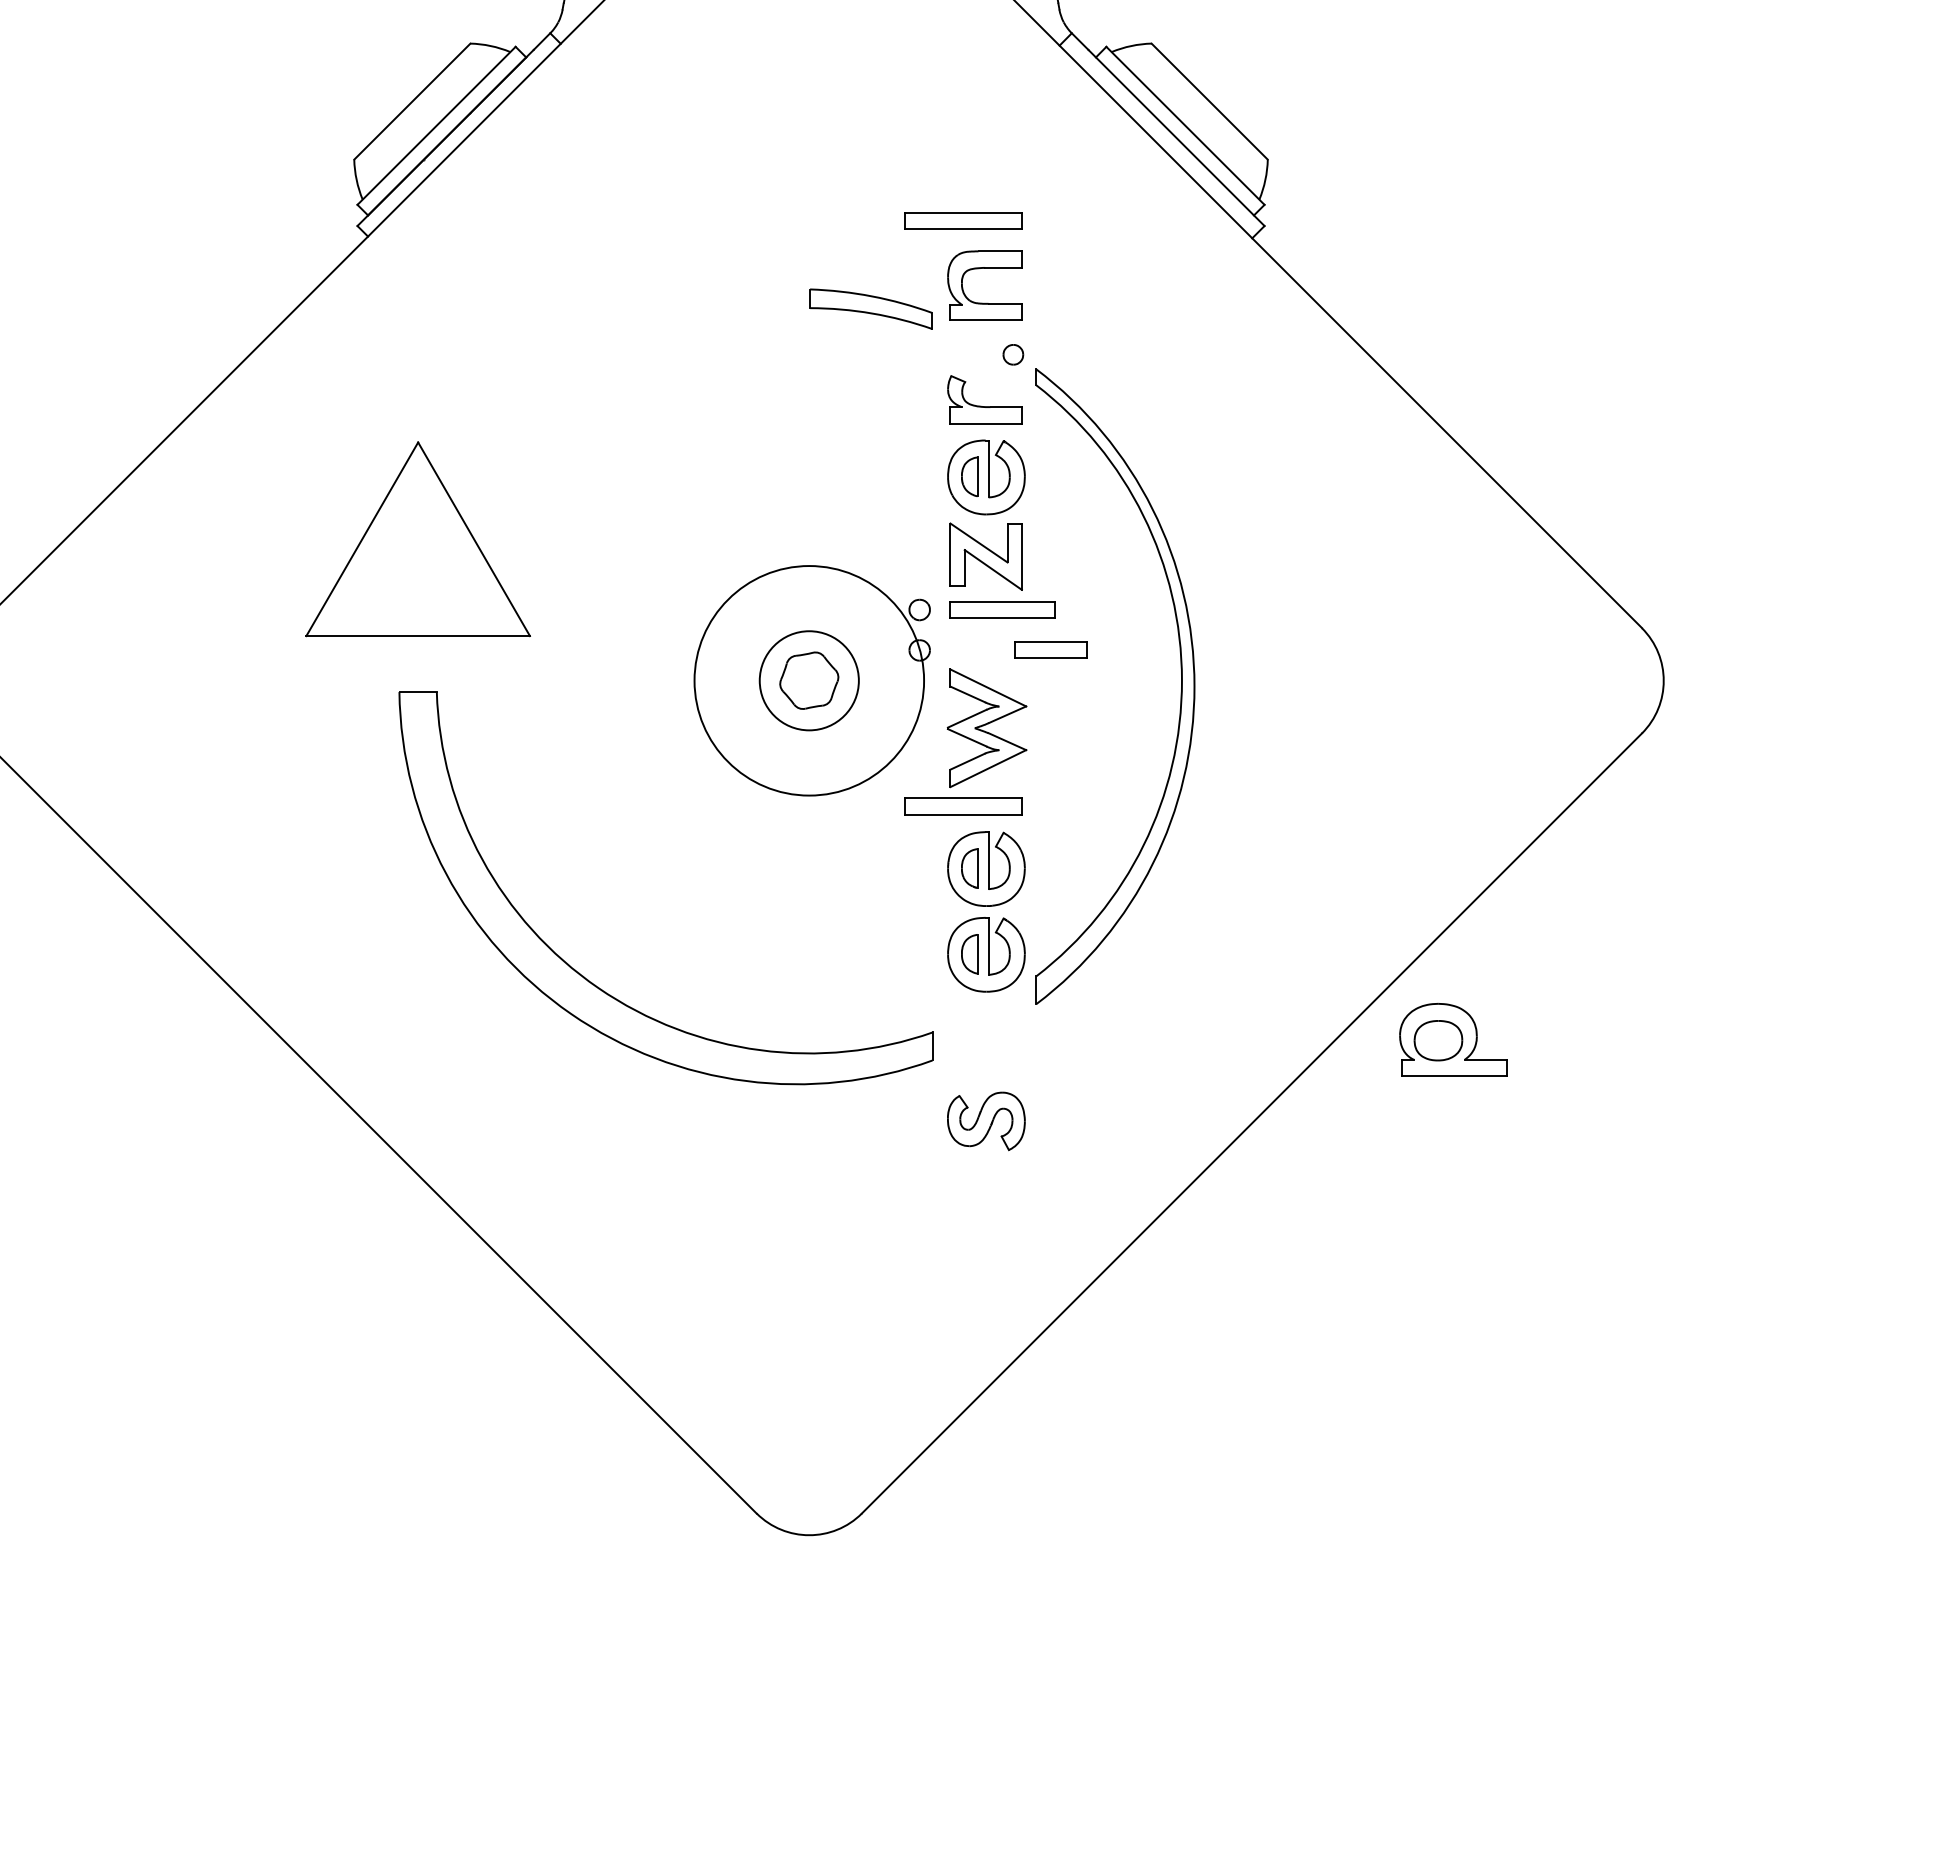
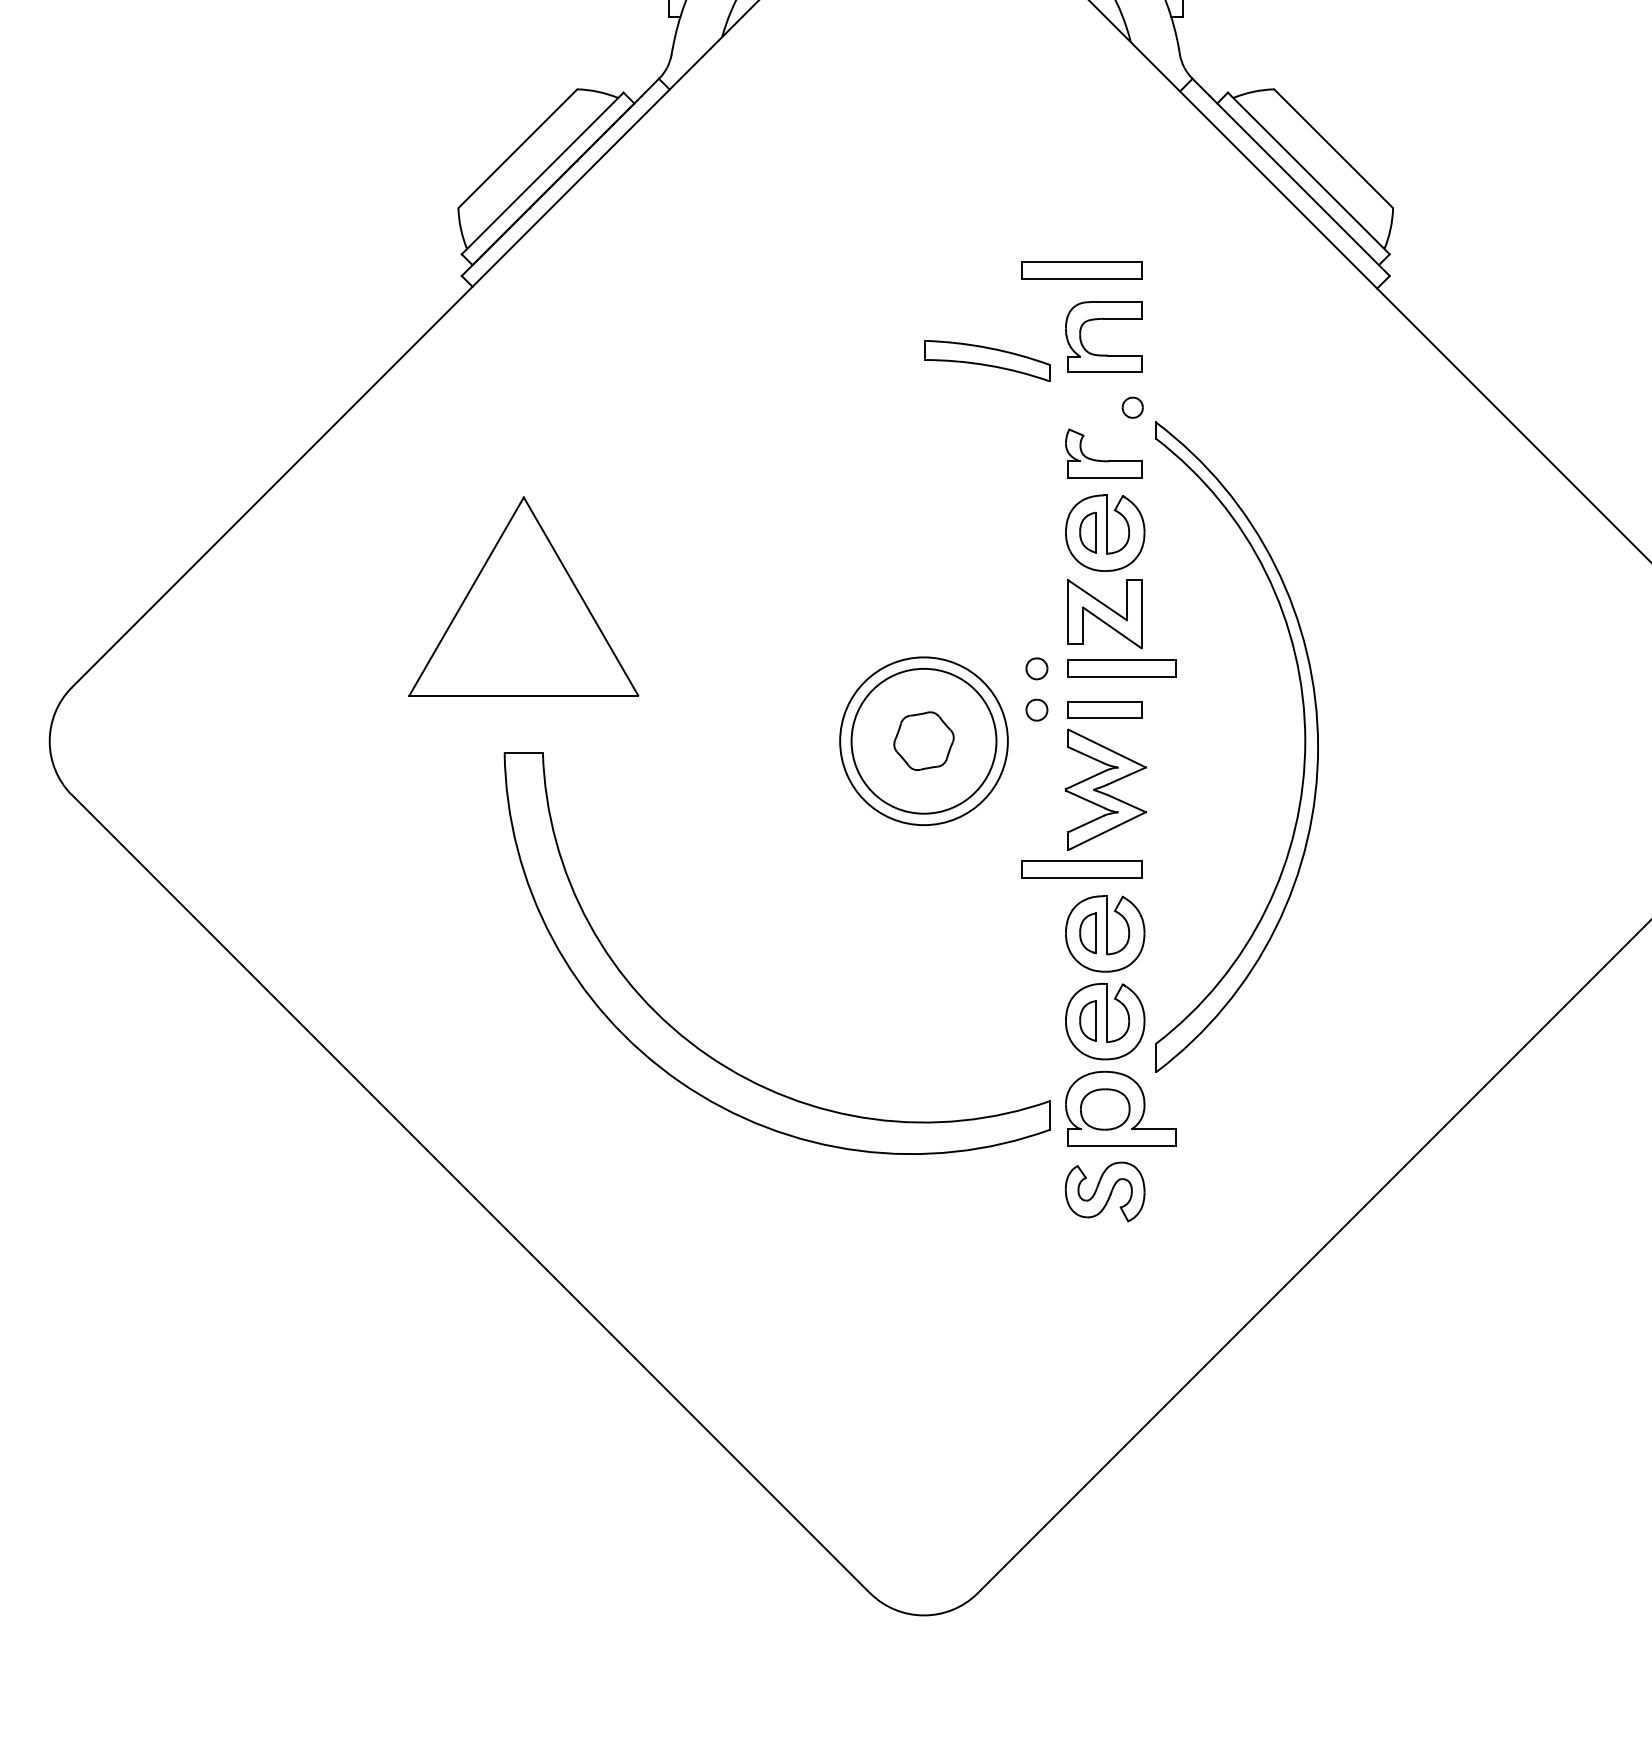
part: (1050, 649) -> (1104, 709), moved
circle: (809, 680) -> (924, 740), size x0.71
circle: (809, 680) -> (924, 740), size x1.43
part: (1453, 1039) -> (1120, 1108), moved

